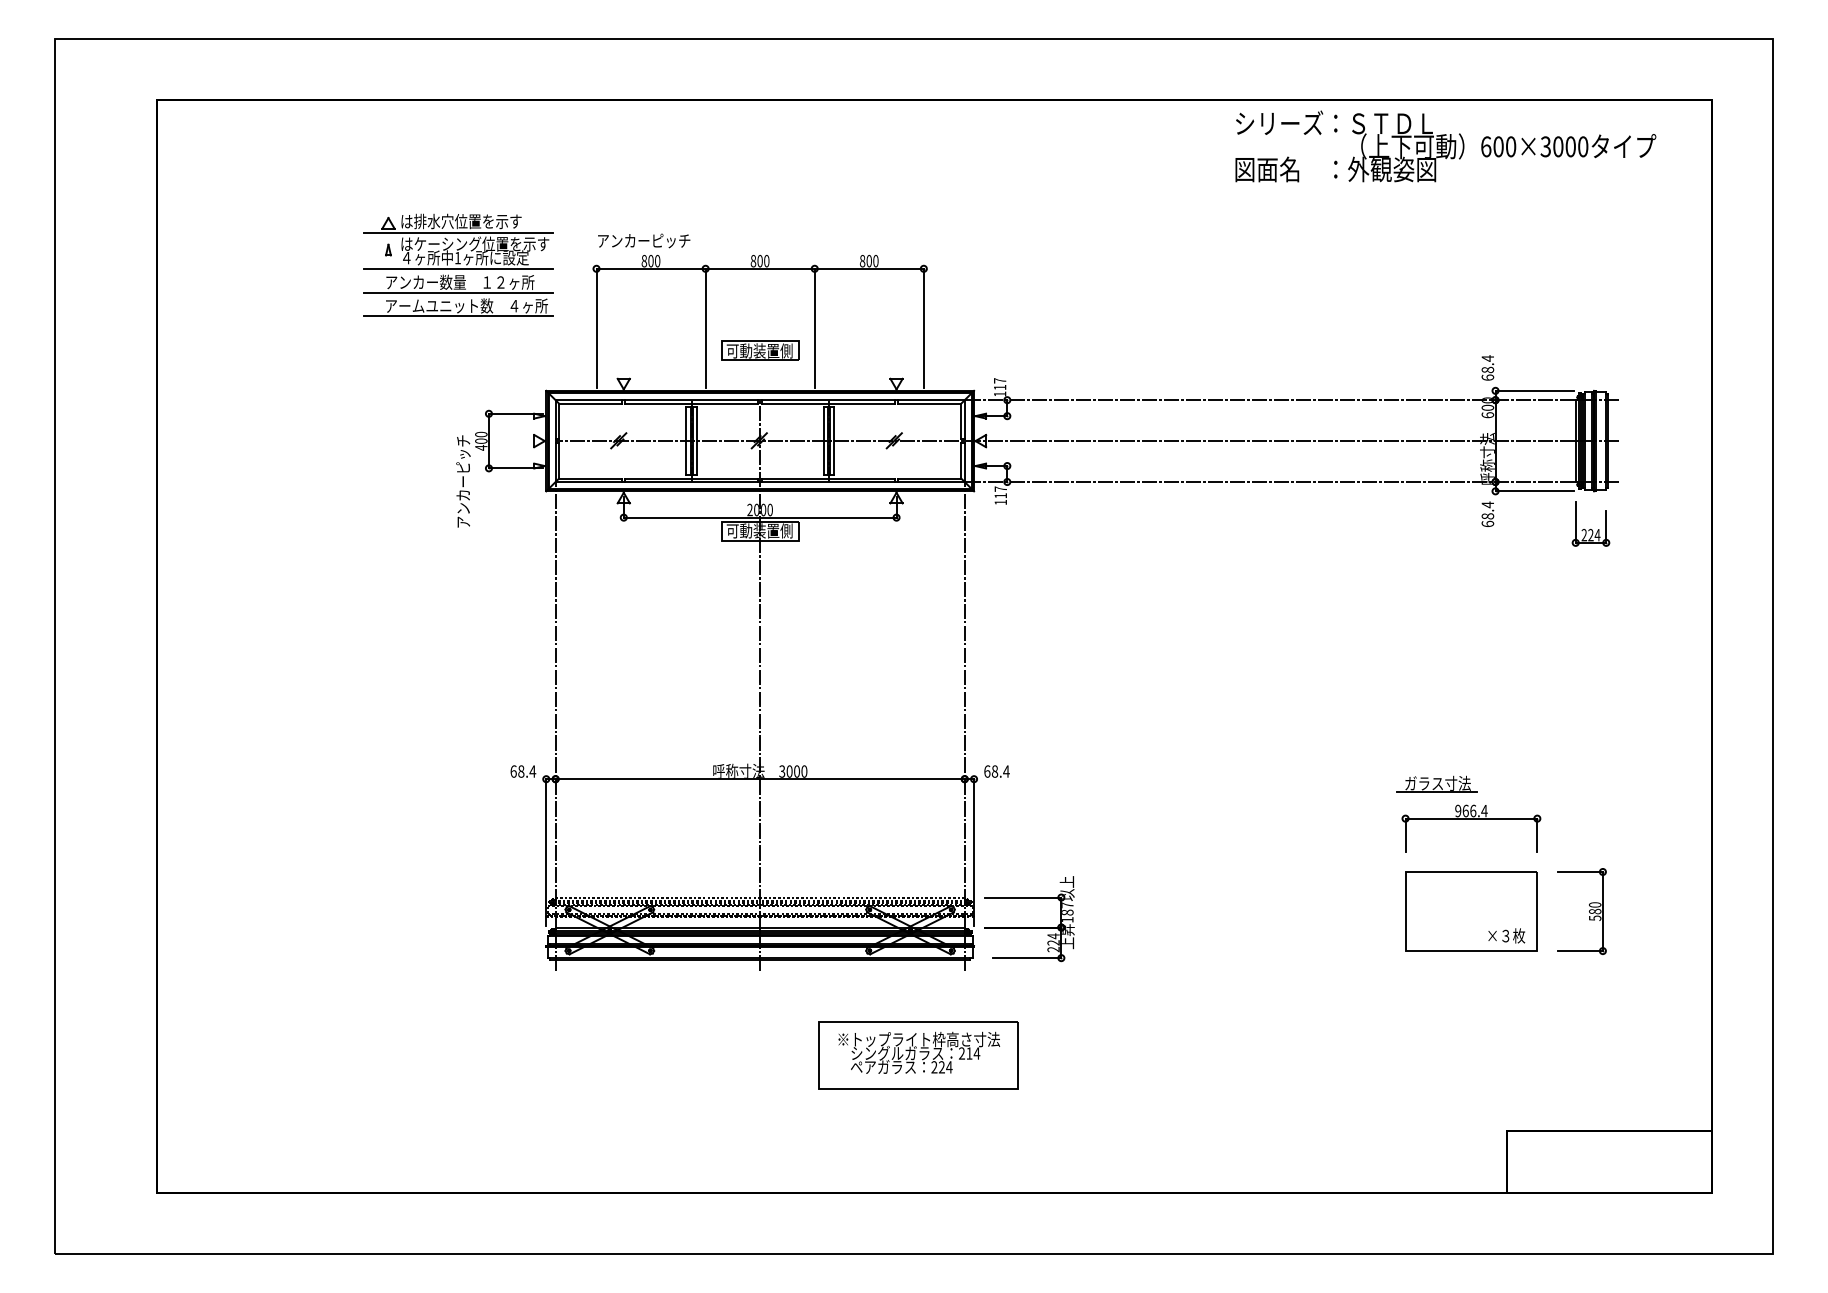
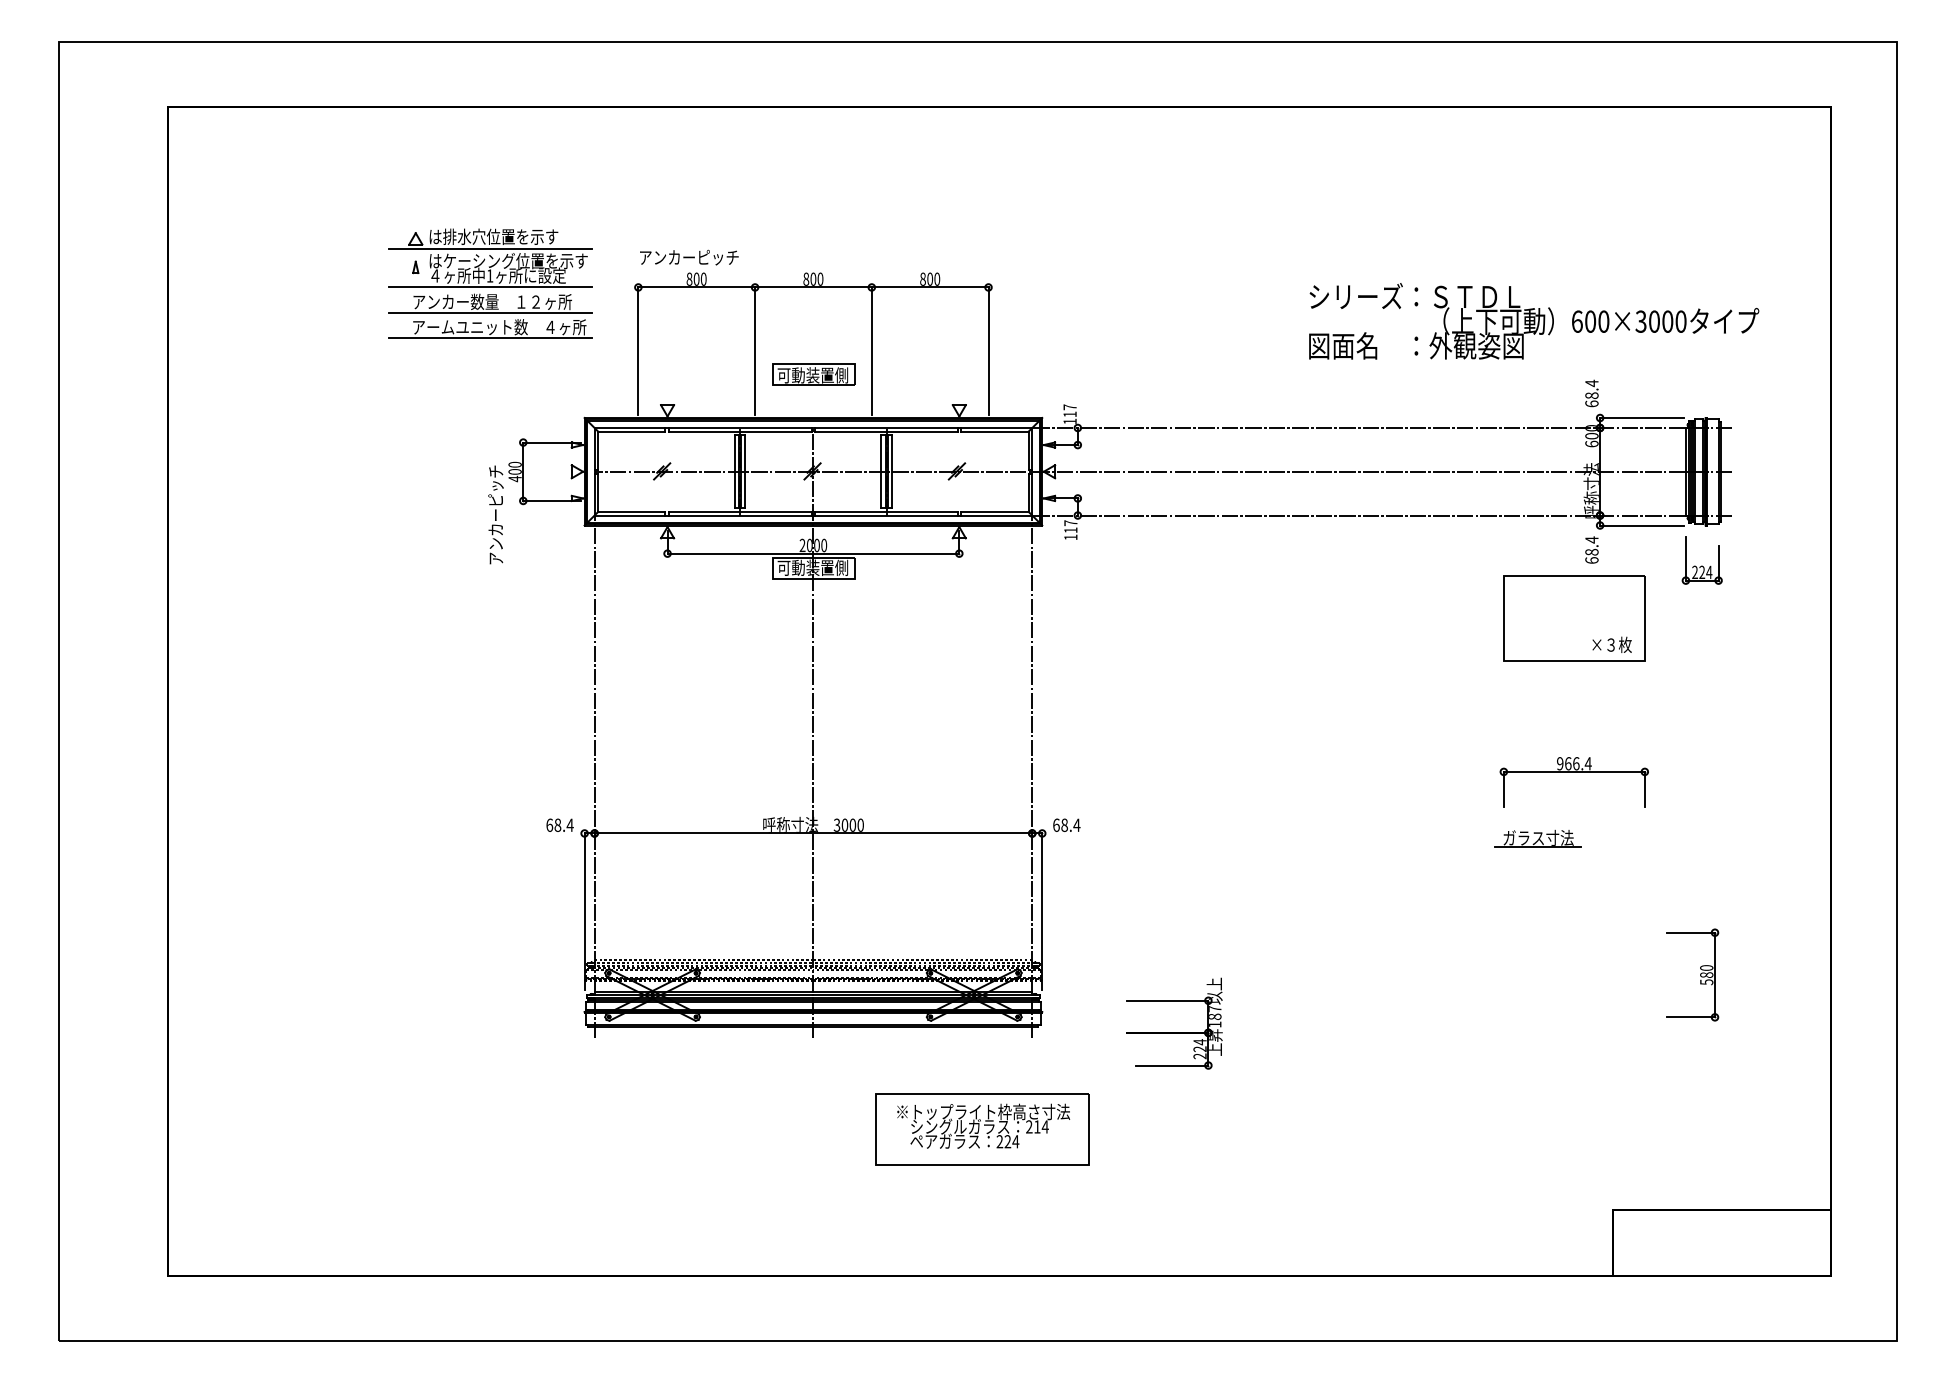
text: (1445, 146) -> (1533, 321), moved
part: (1471, 819) -> (1574, 772), moved
part: (1471, 911) -> (1574, 618), moved
part: (1029, 927) -> (1174, 1032), moved

